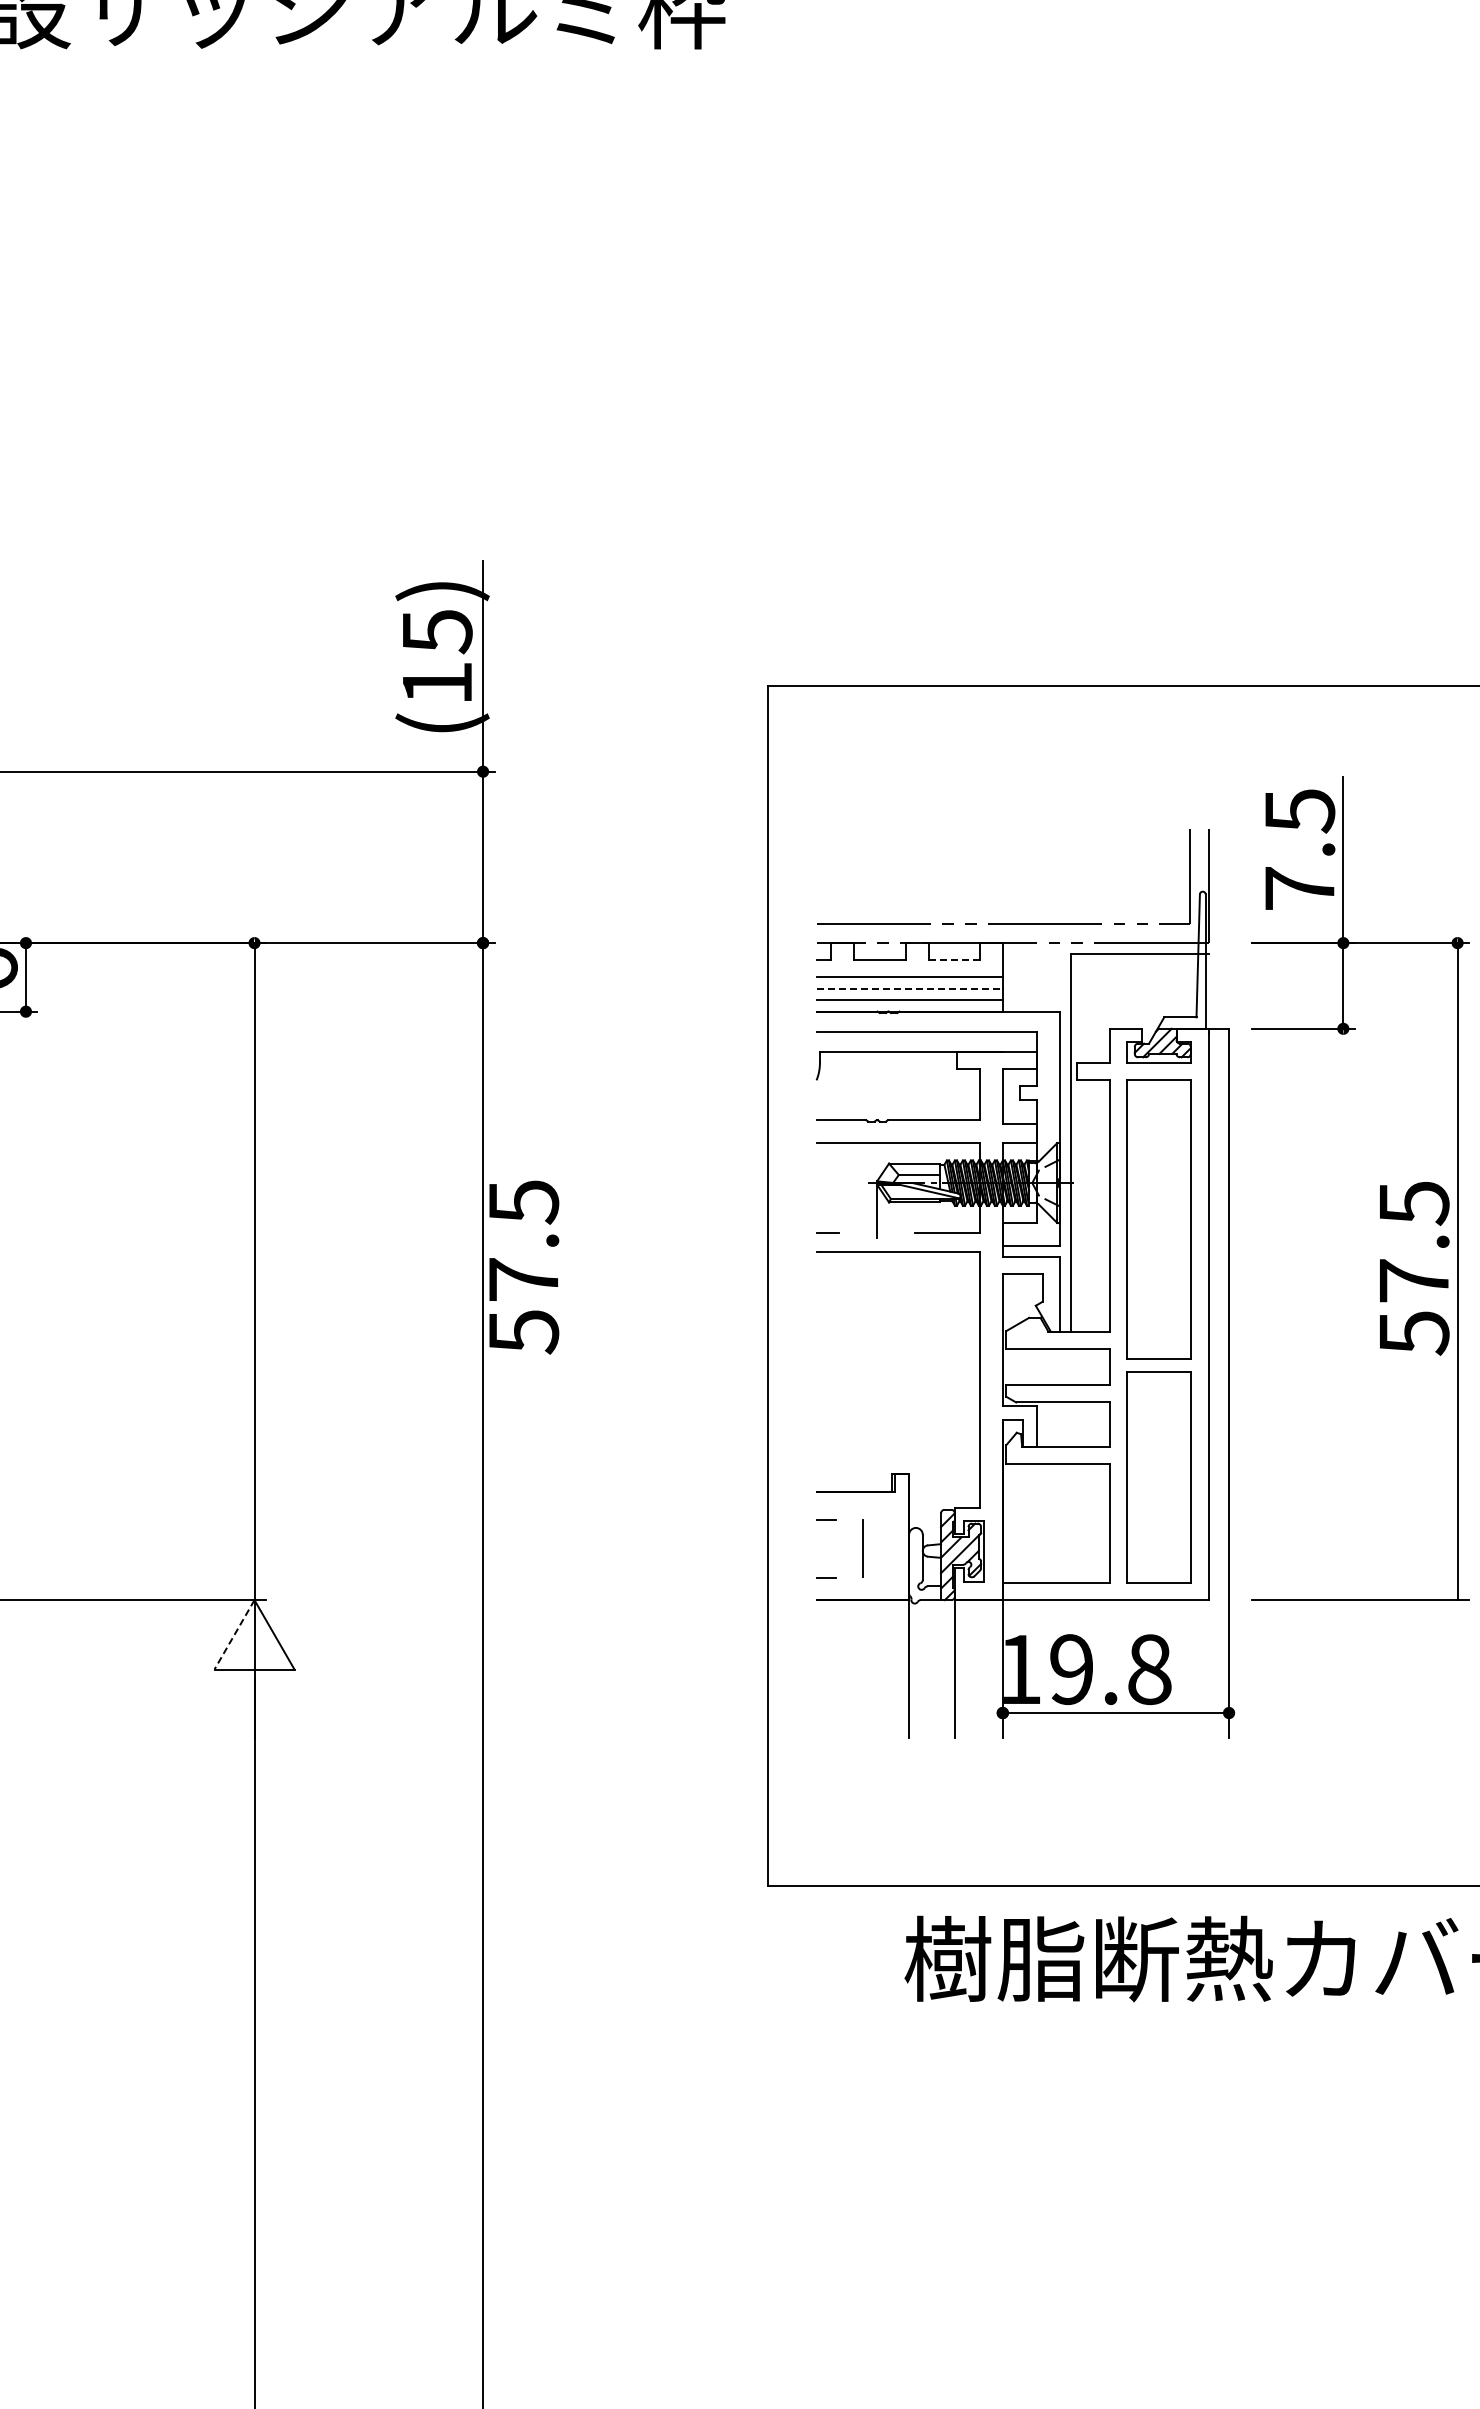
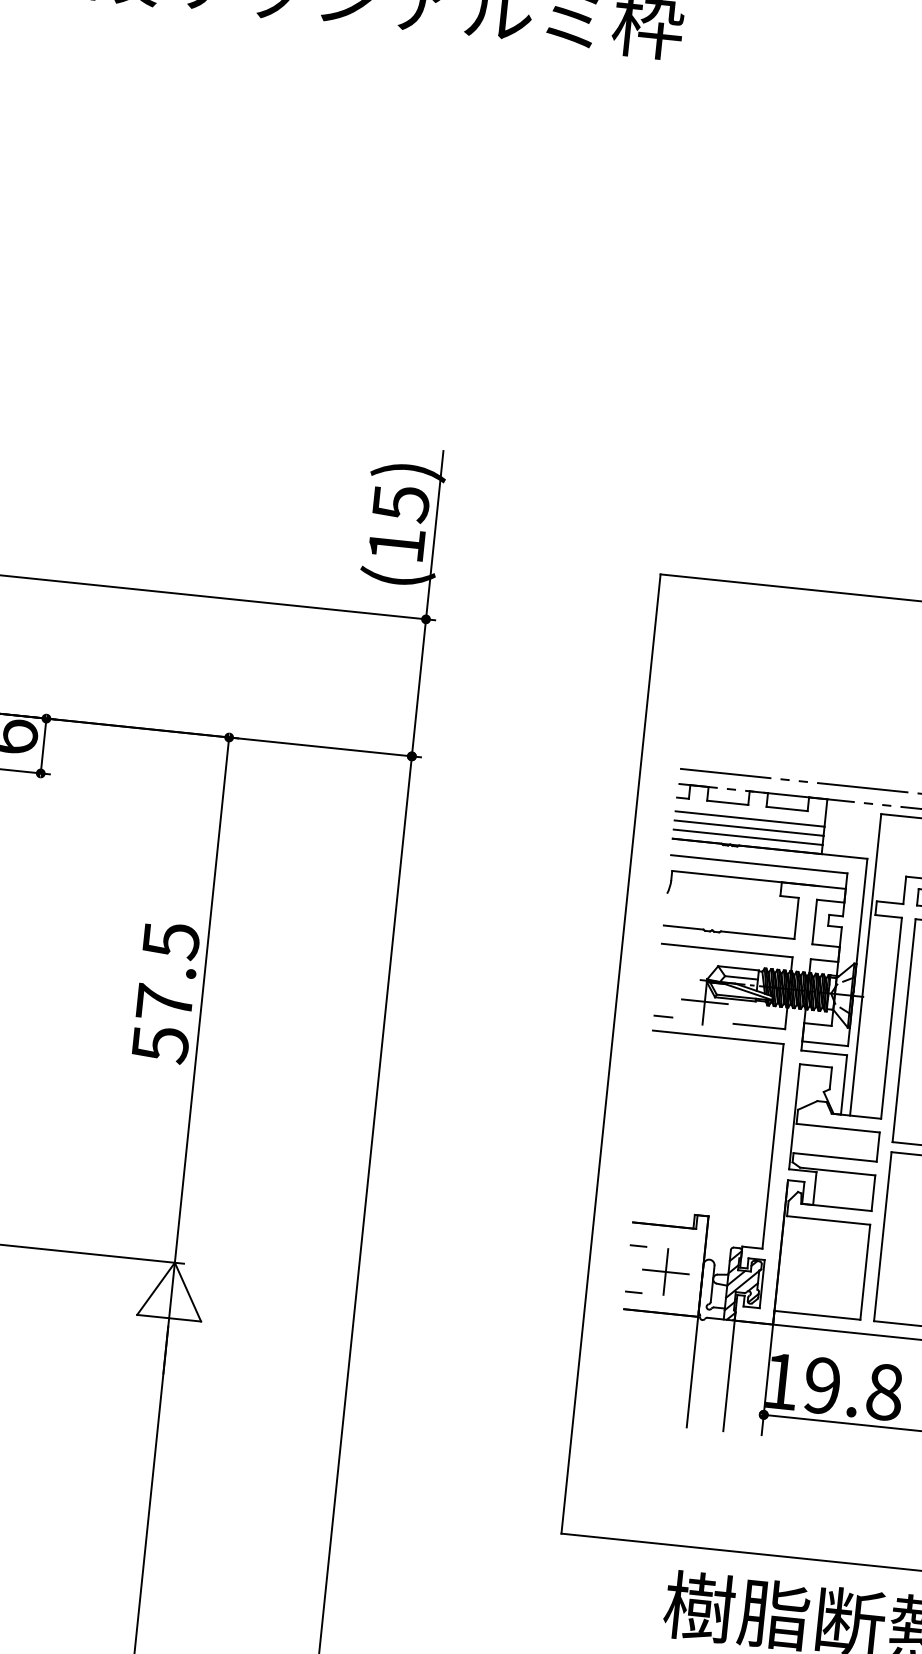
line: (954, 960) -> (787, 809), dashed -> solid
line: (910, 988) -> (749, 827), dashed -> solid
line: (876, 1209) -> (704, 1001), added
text: (524, 1267) -> (166, 993), moved
line: (862, 1548) -> (665, 1271), added
line: (234, 1635) -> (155, 1289), dashed -> solid

